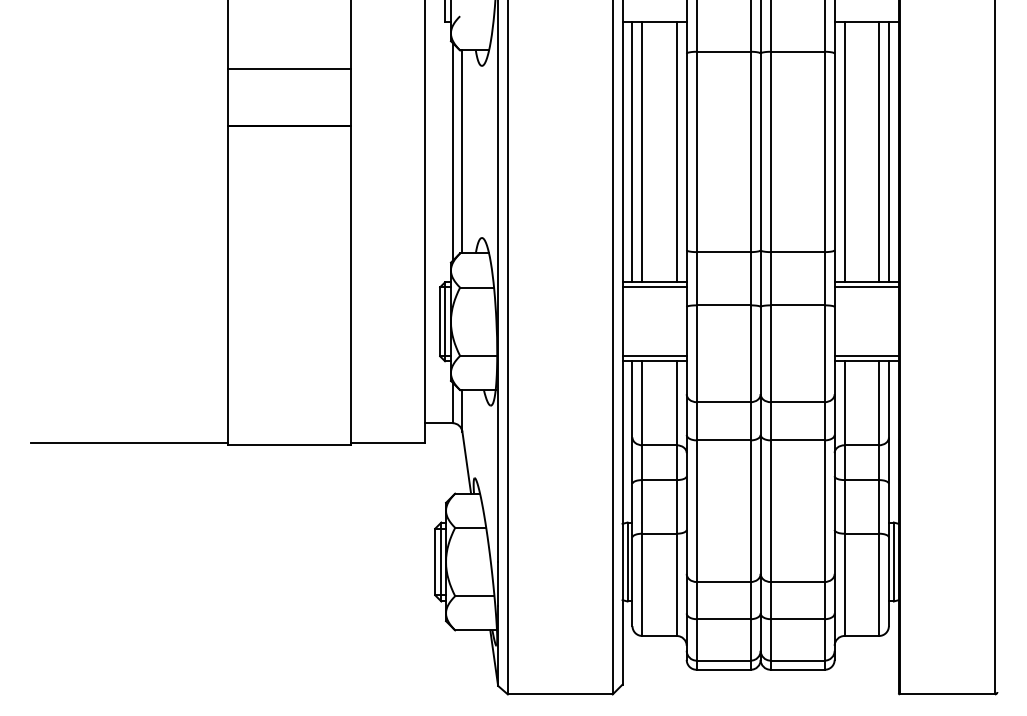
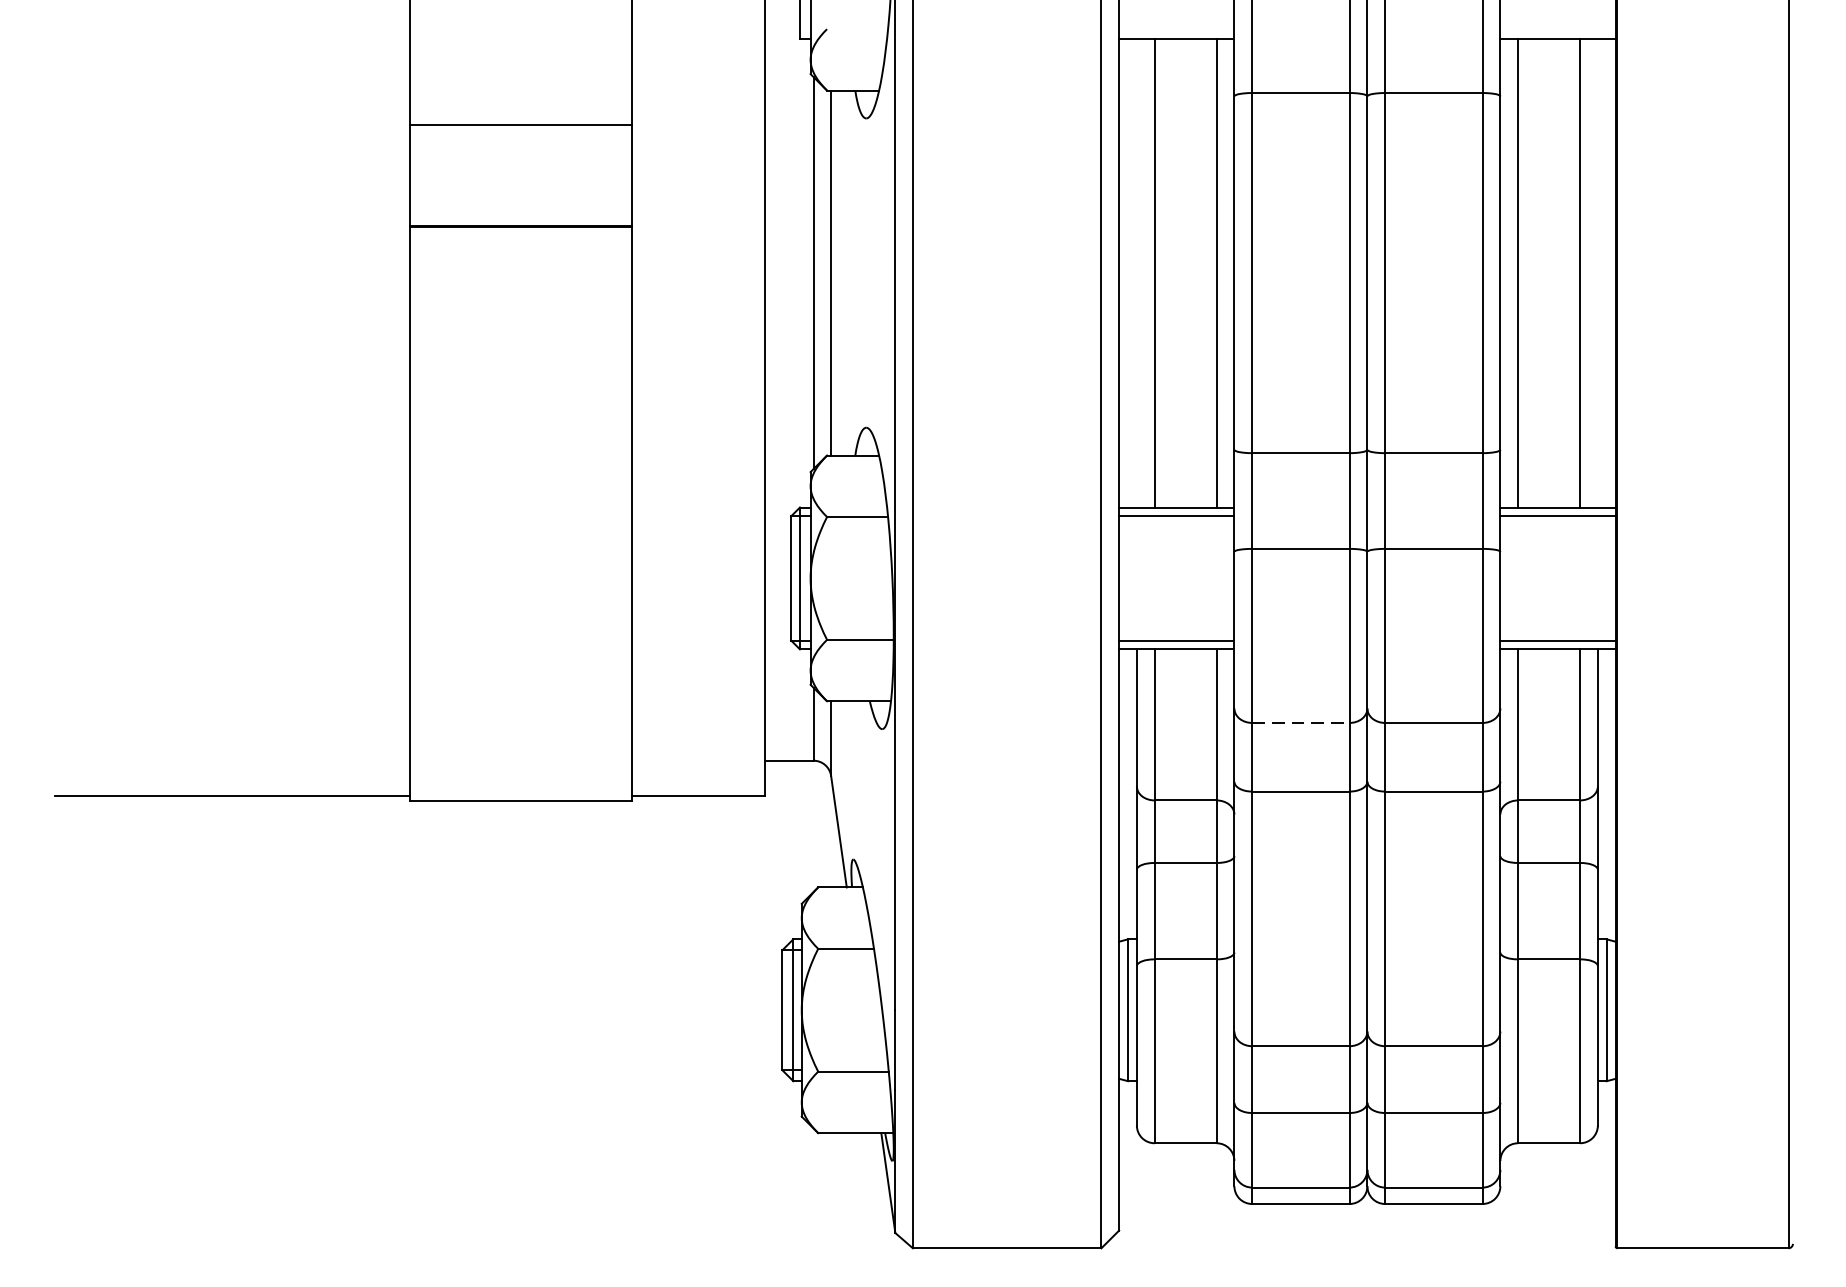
line: (632, 151) -> (1136, 272), removed
line: (888, 151) -> (1597, 272), removed
line: (724, 402) -> (1302, 723), solid -> dashed

